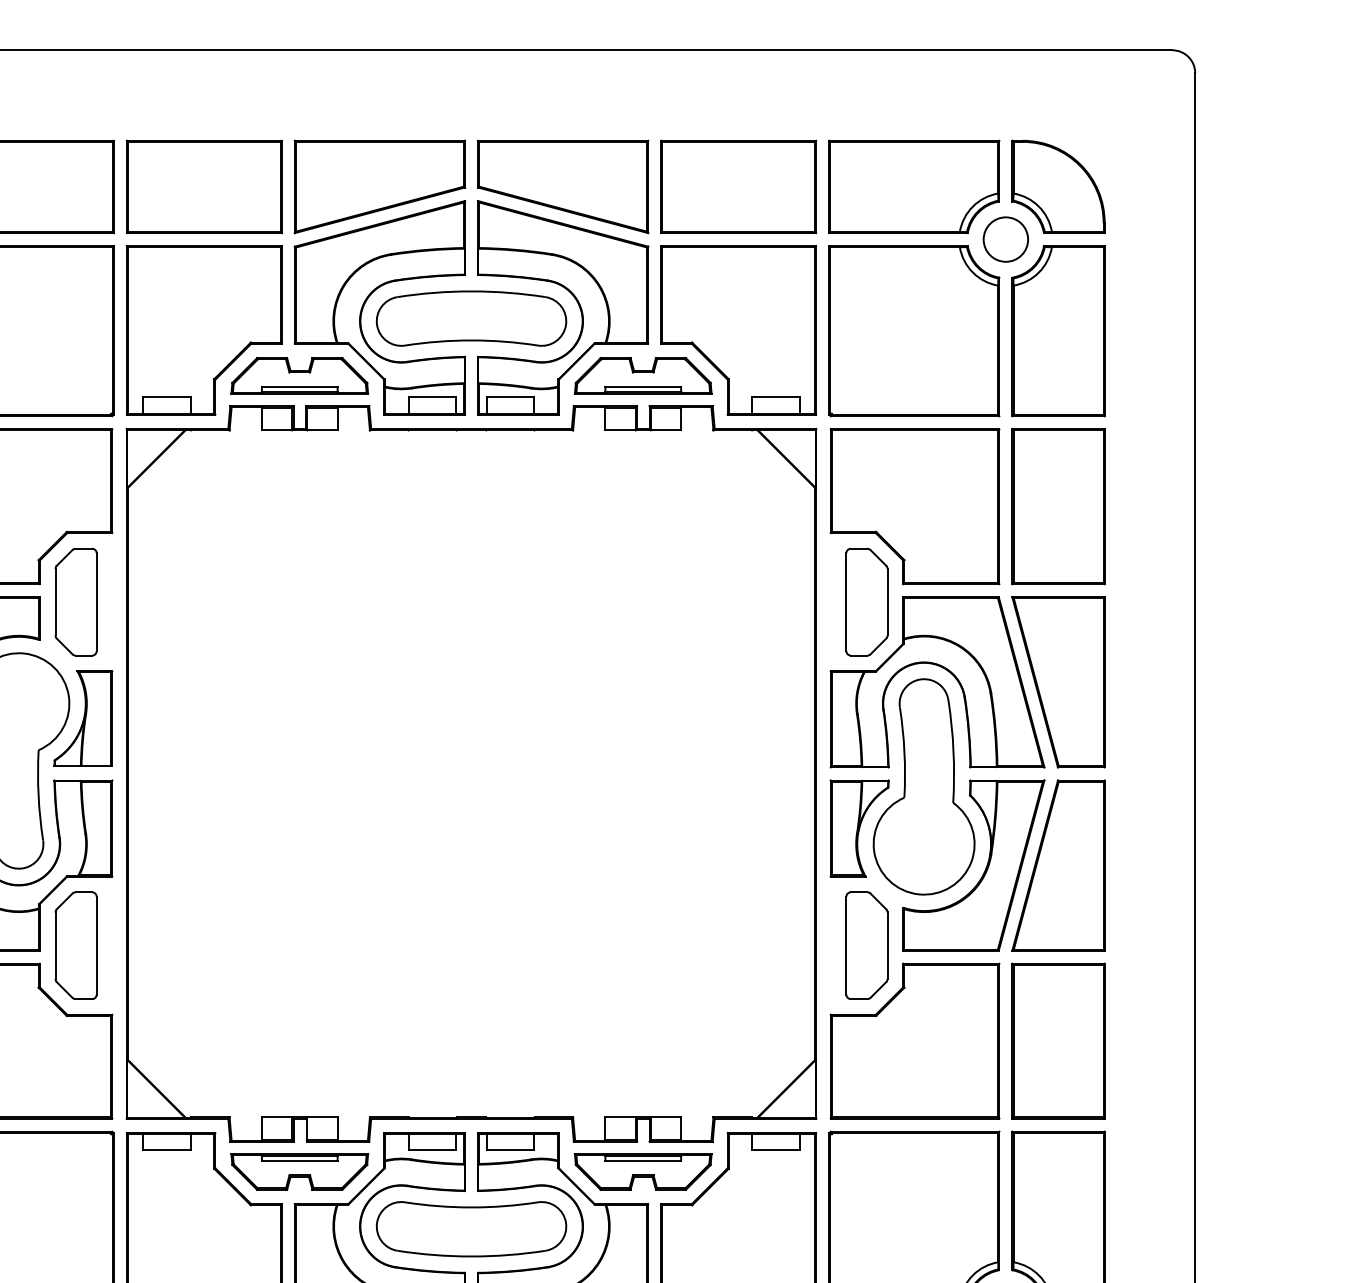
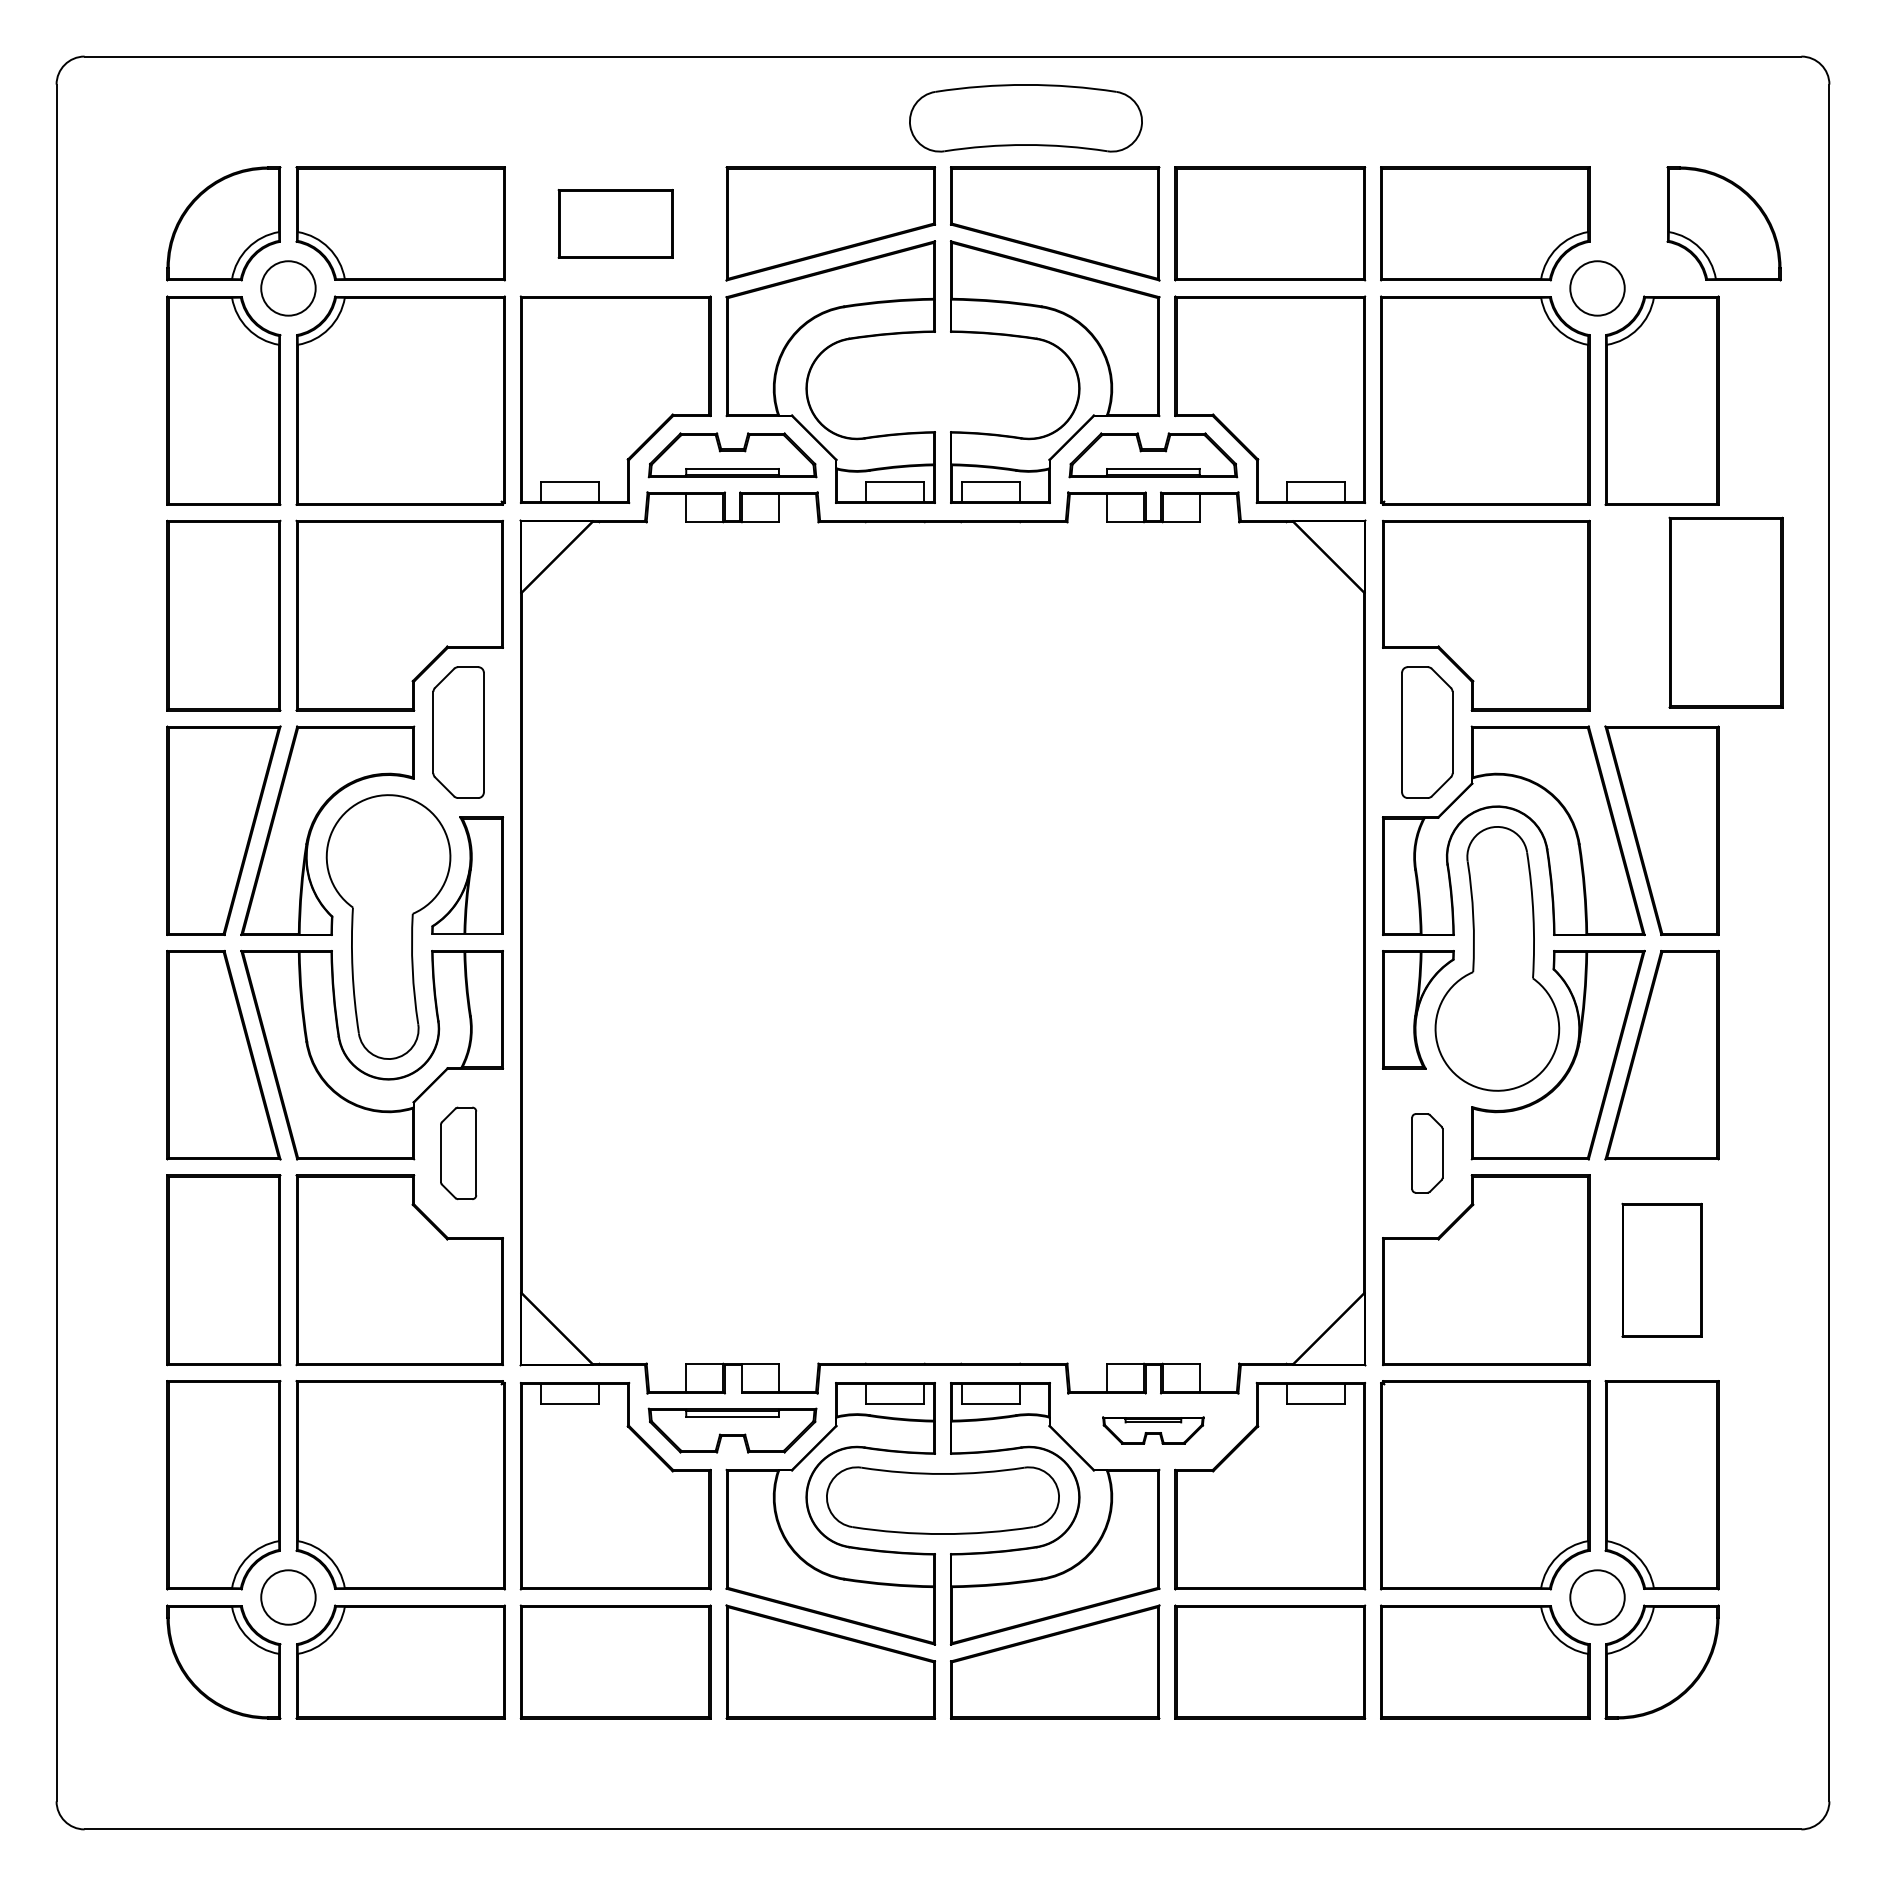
part: (204, 186) -> (615, 223), size x0.6
part: (1058, 186) -> (1723, 223), moved
part: (471, 318) -> (1025, 118), moved
part: (1058, 506) -> (1725, 612), moved
part: (75, 945) -> (458, 1153), size x0.7
part: (867, 945) -> (1427, 1153), size x0.6
part: (1058, 1041) -> (1661, 1270), size x0.7
part: (643, 1171) -> (1153, 1430), size x0.6

